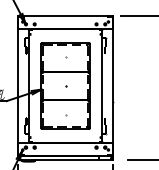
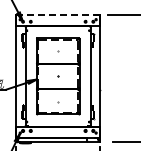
line: (64, 16) -> (57, 14), solid -> dashed

